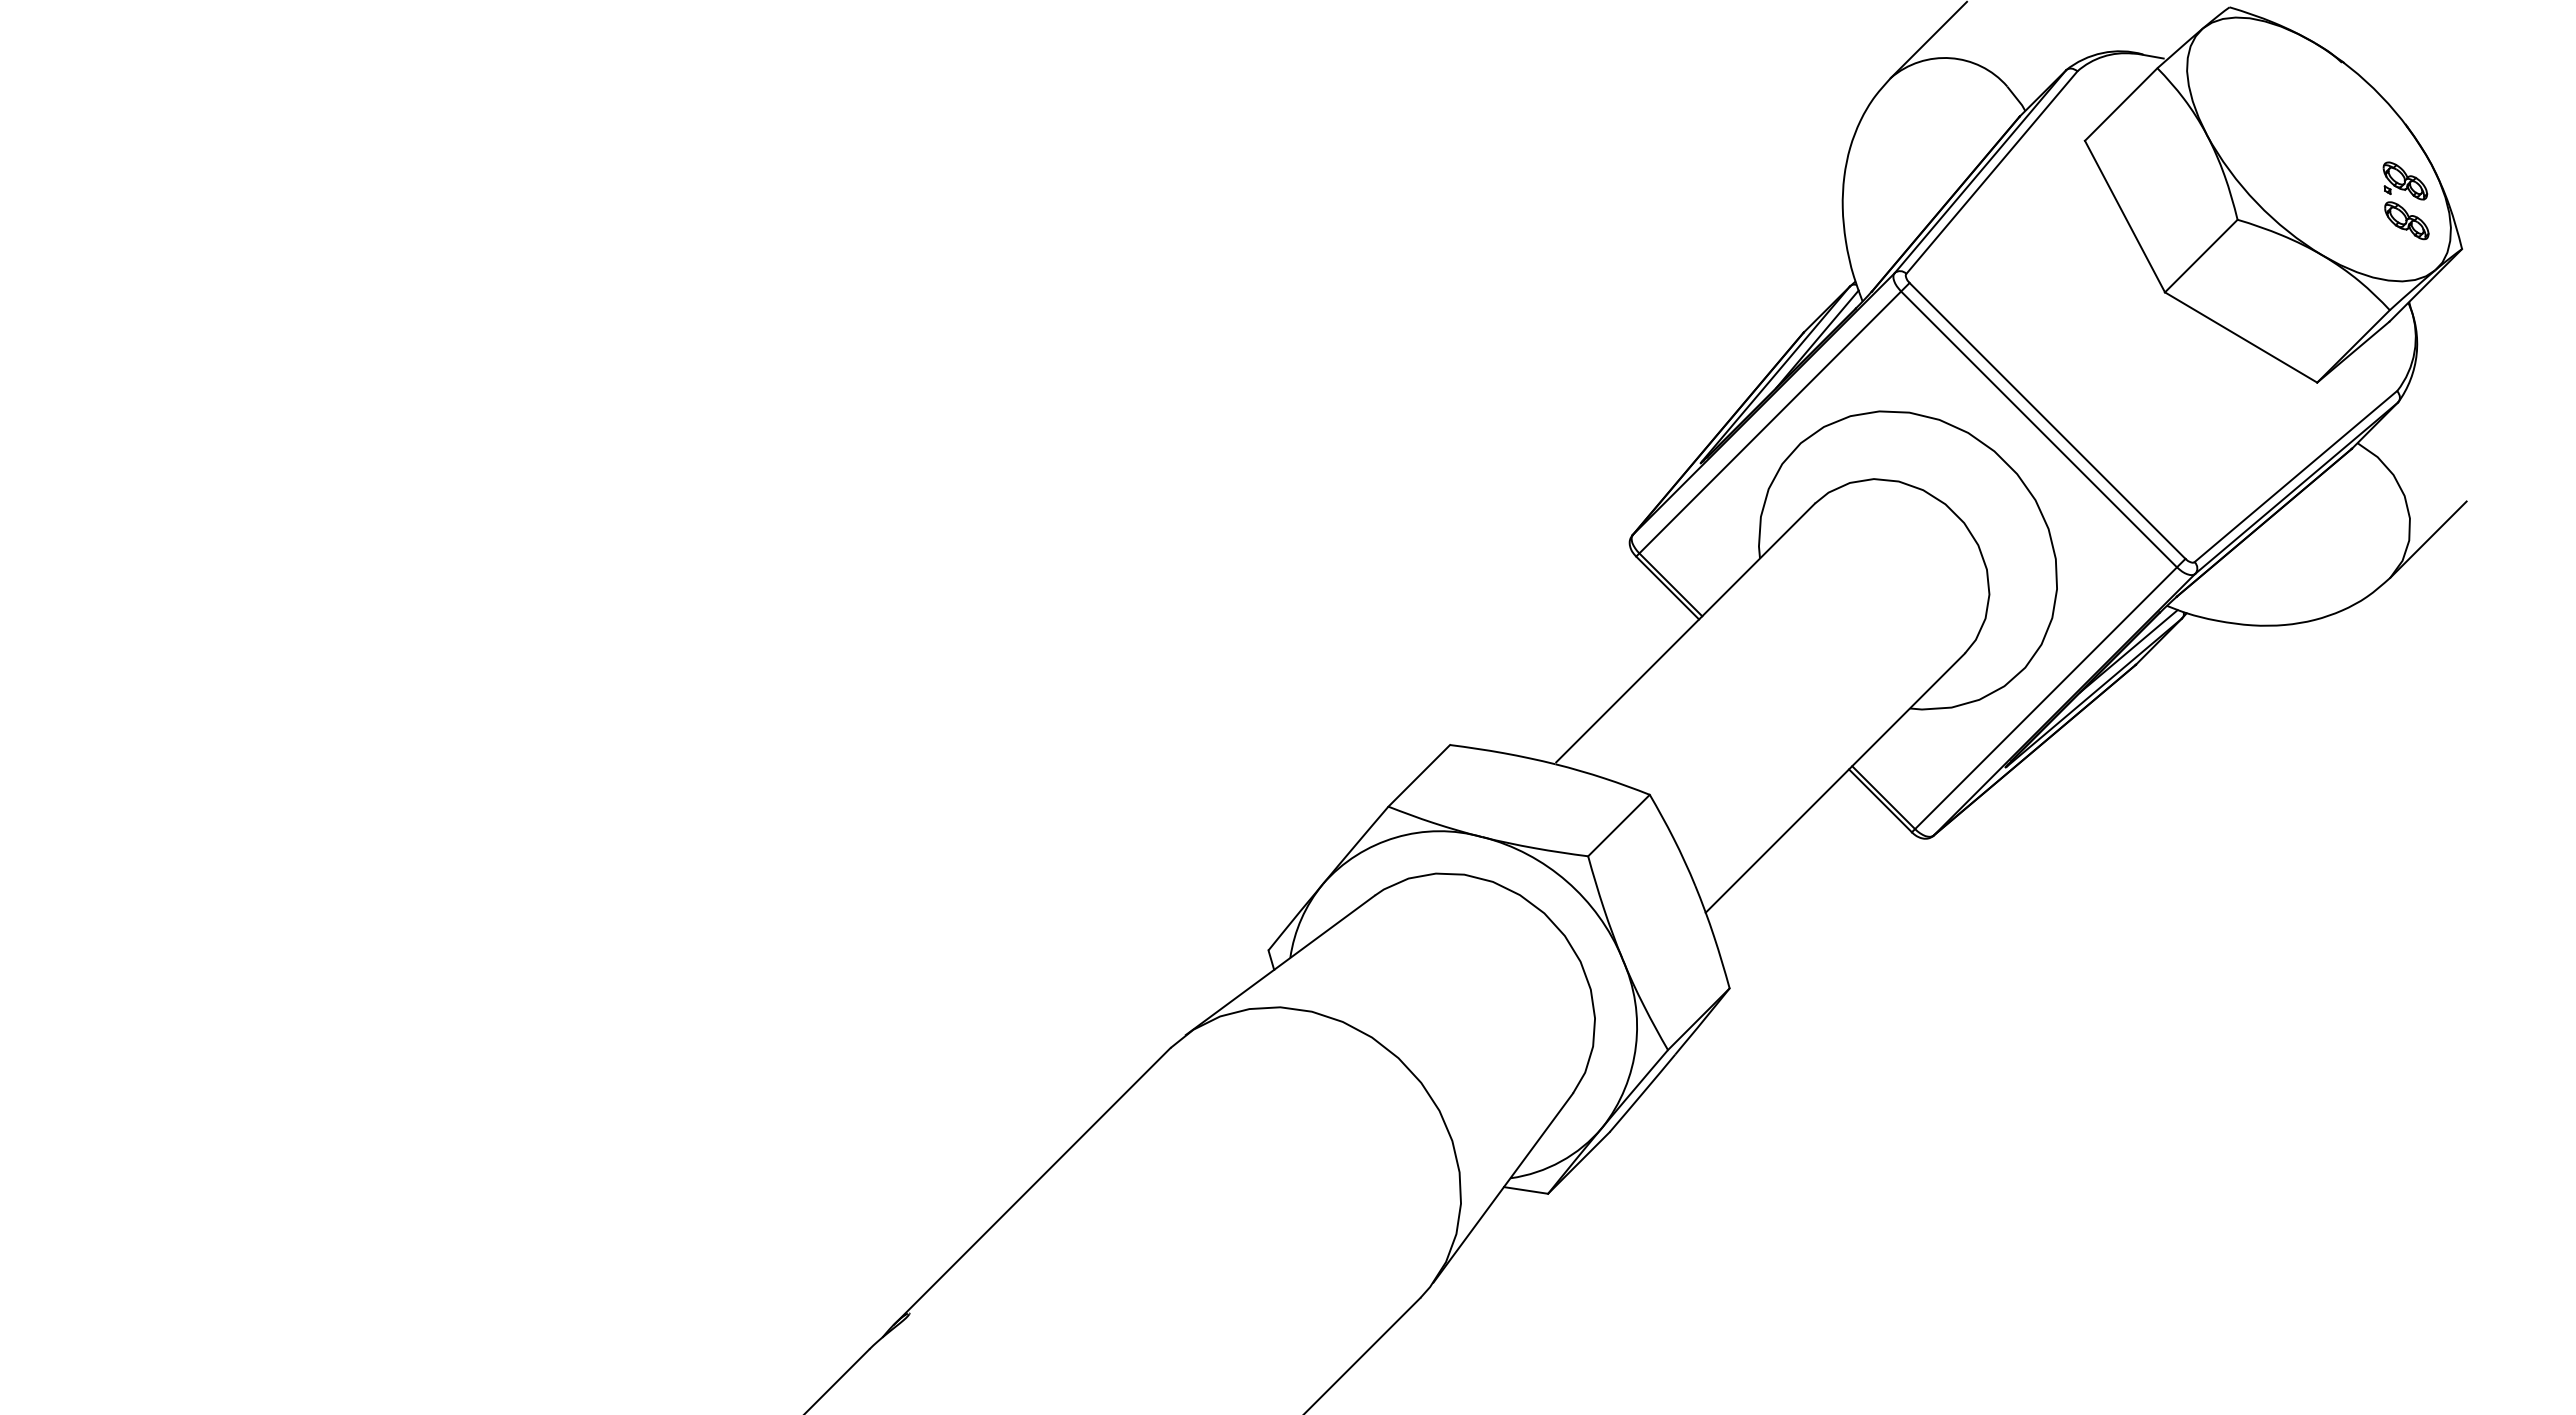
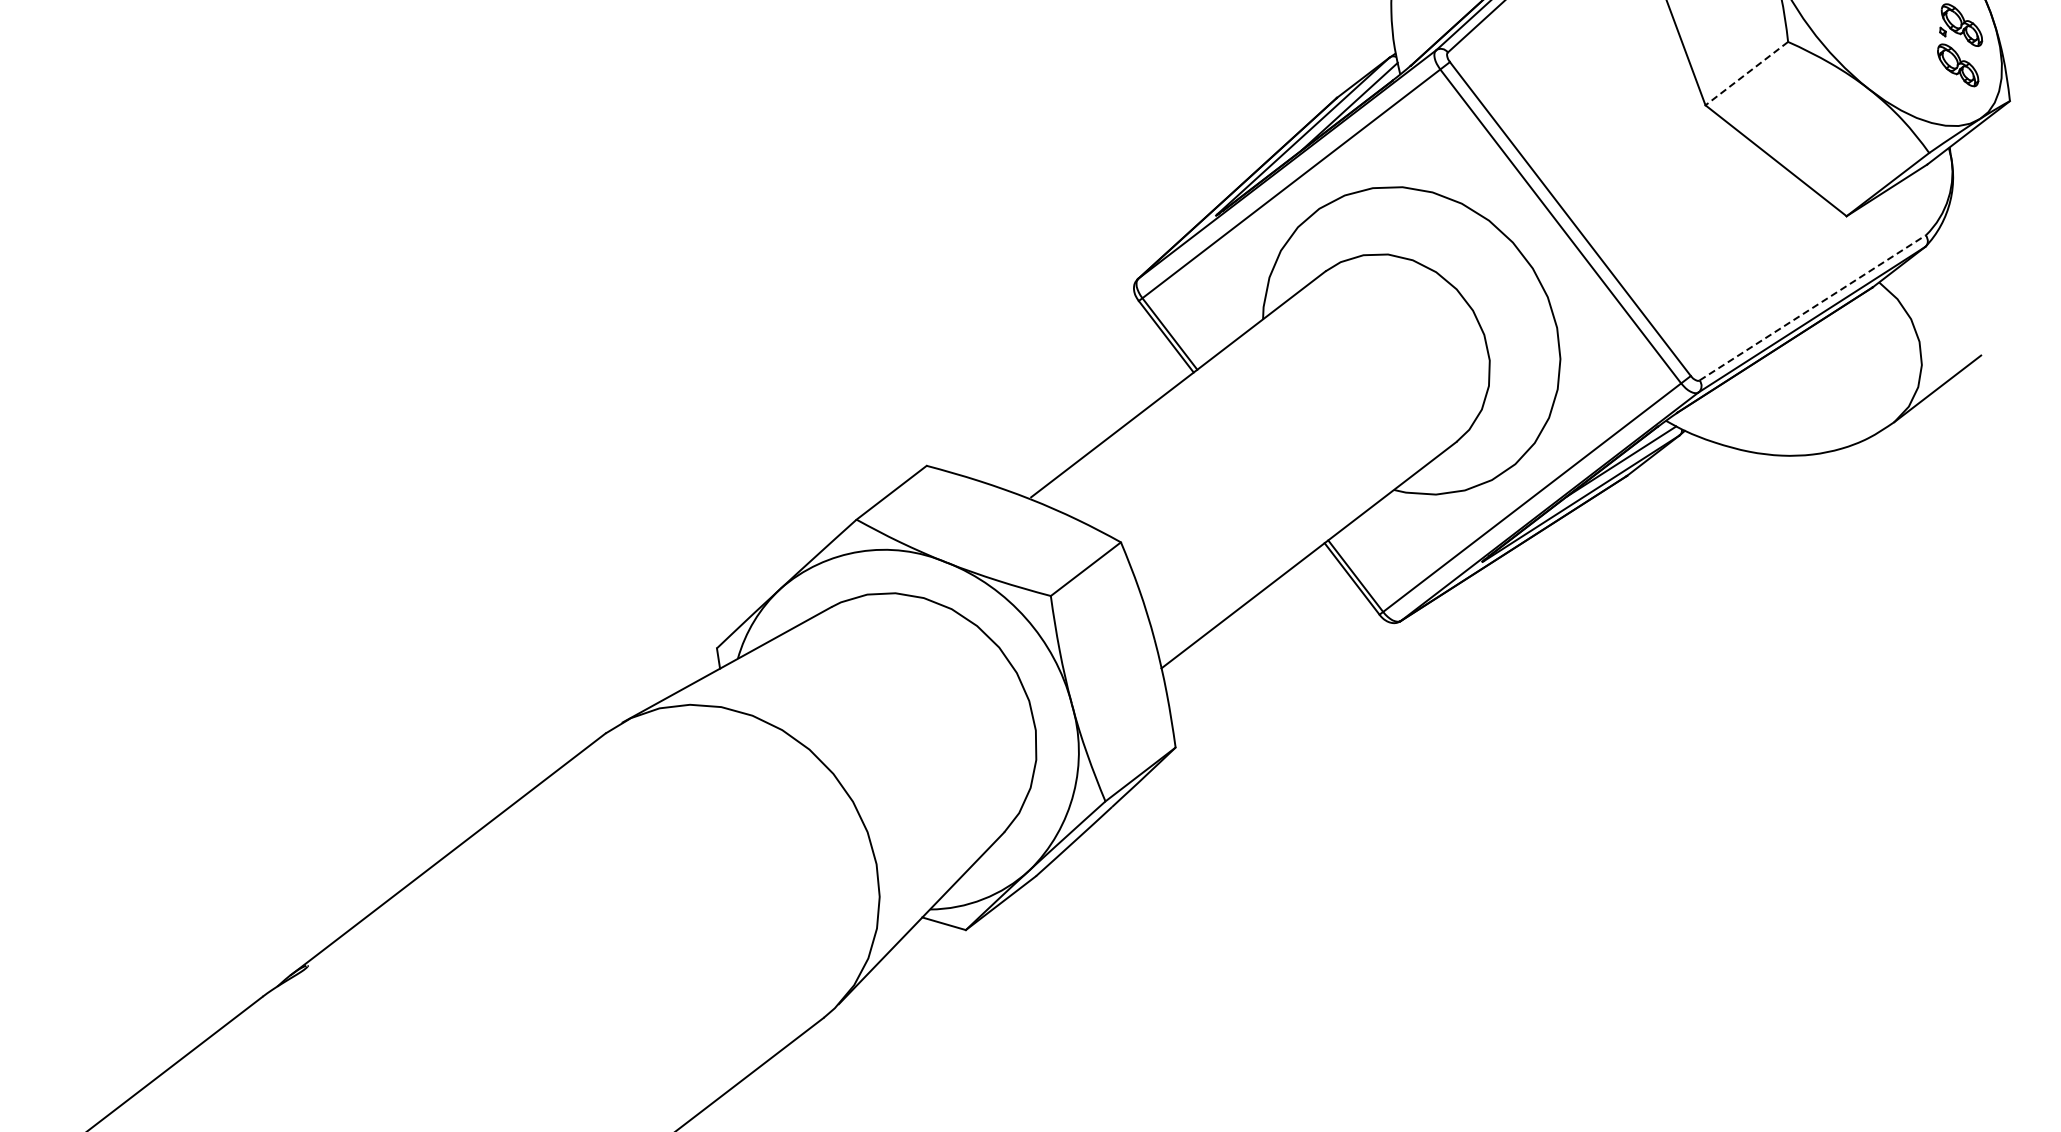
line: (2200, 256) -> (1745, 73), solid -> dashed
line: (2296, 476) -> (1813, 307), solid -> dashed

